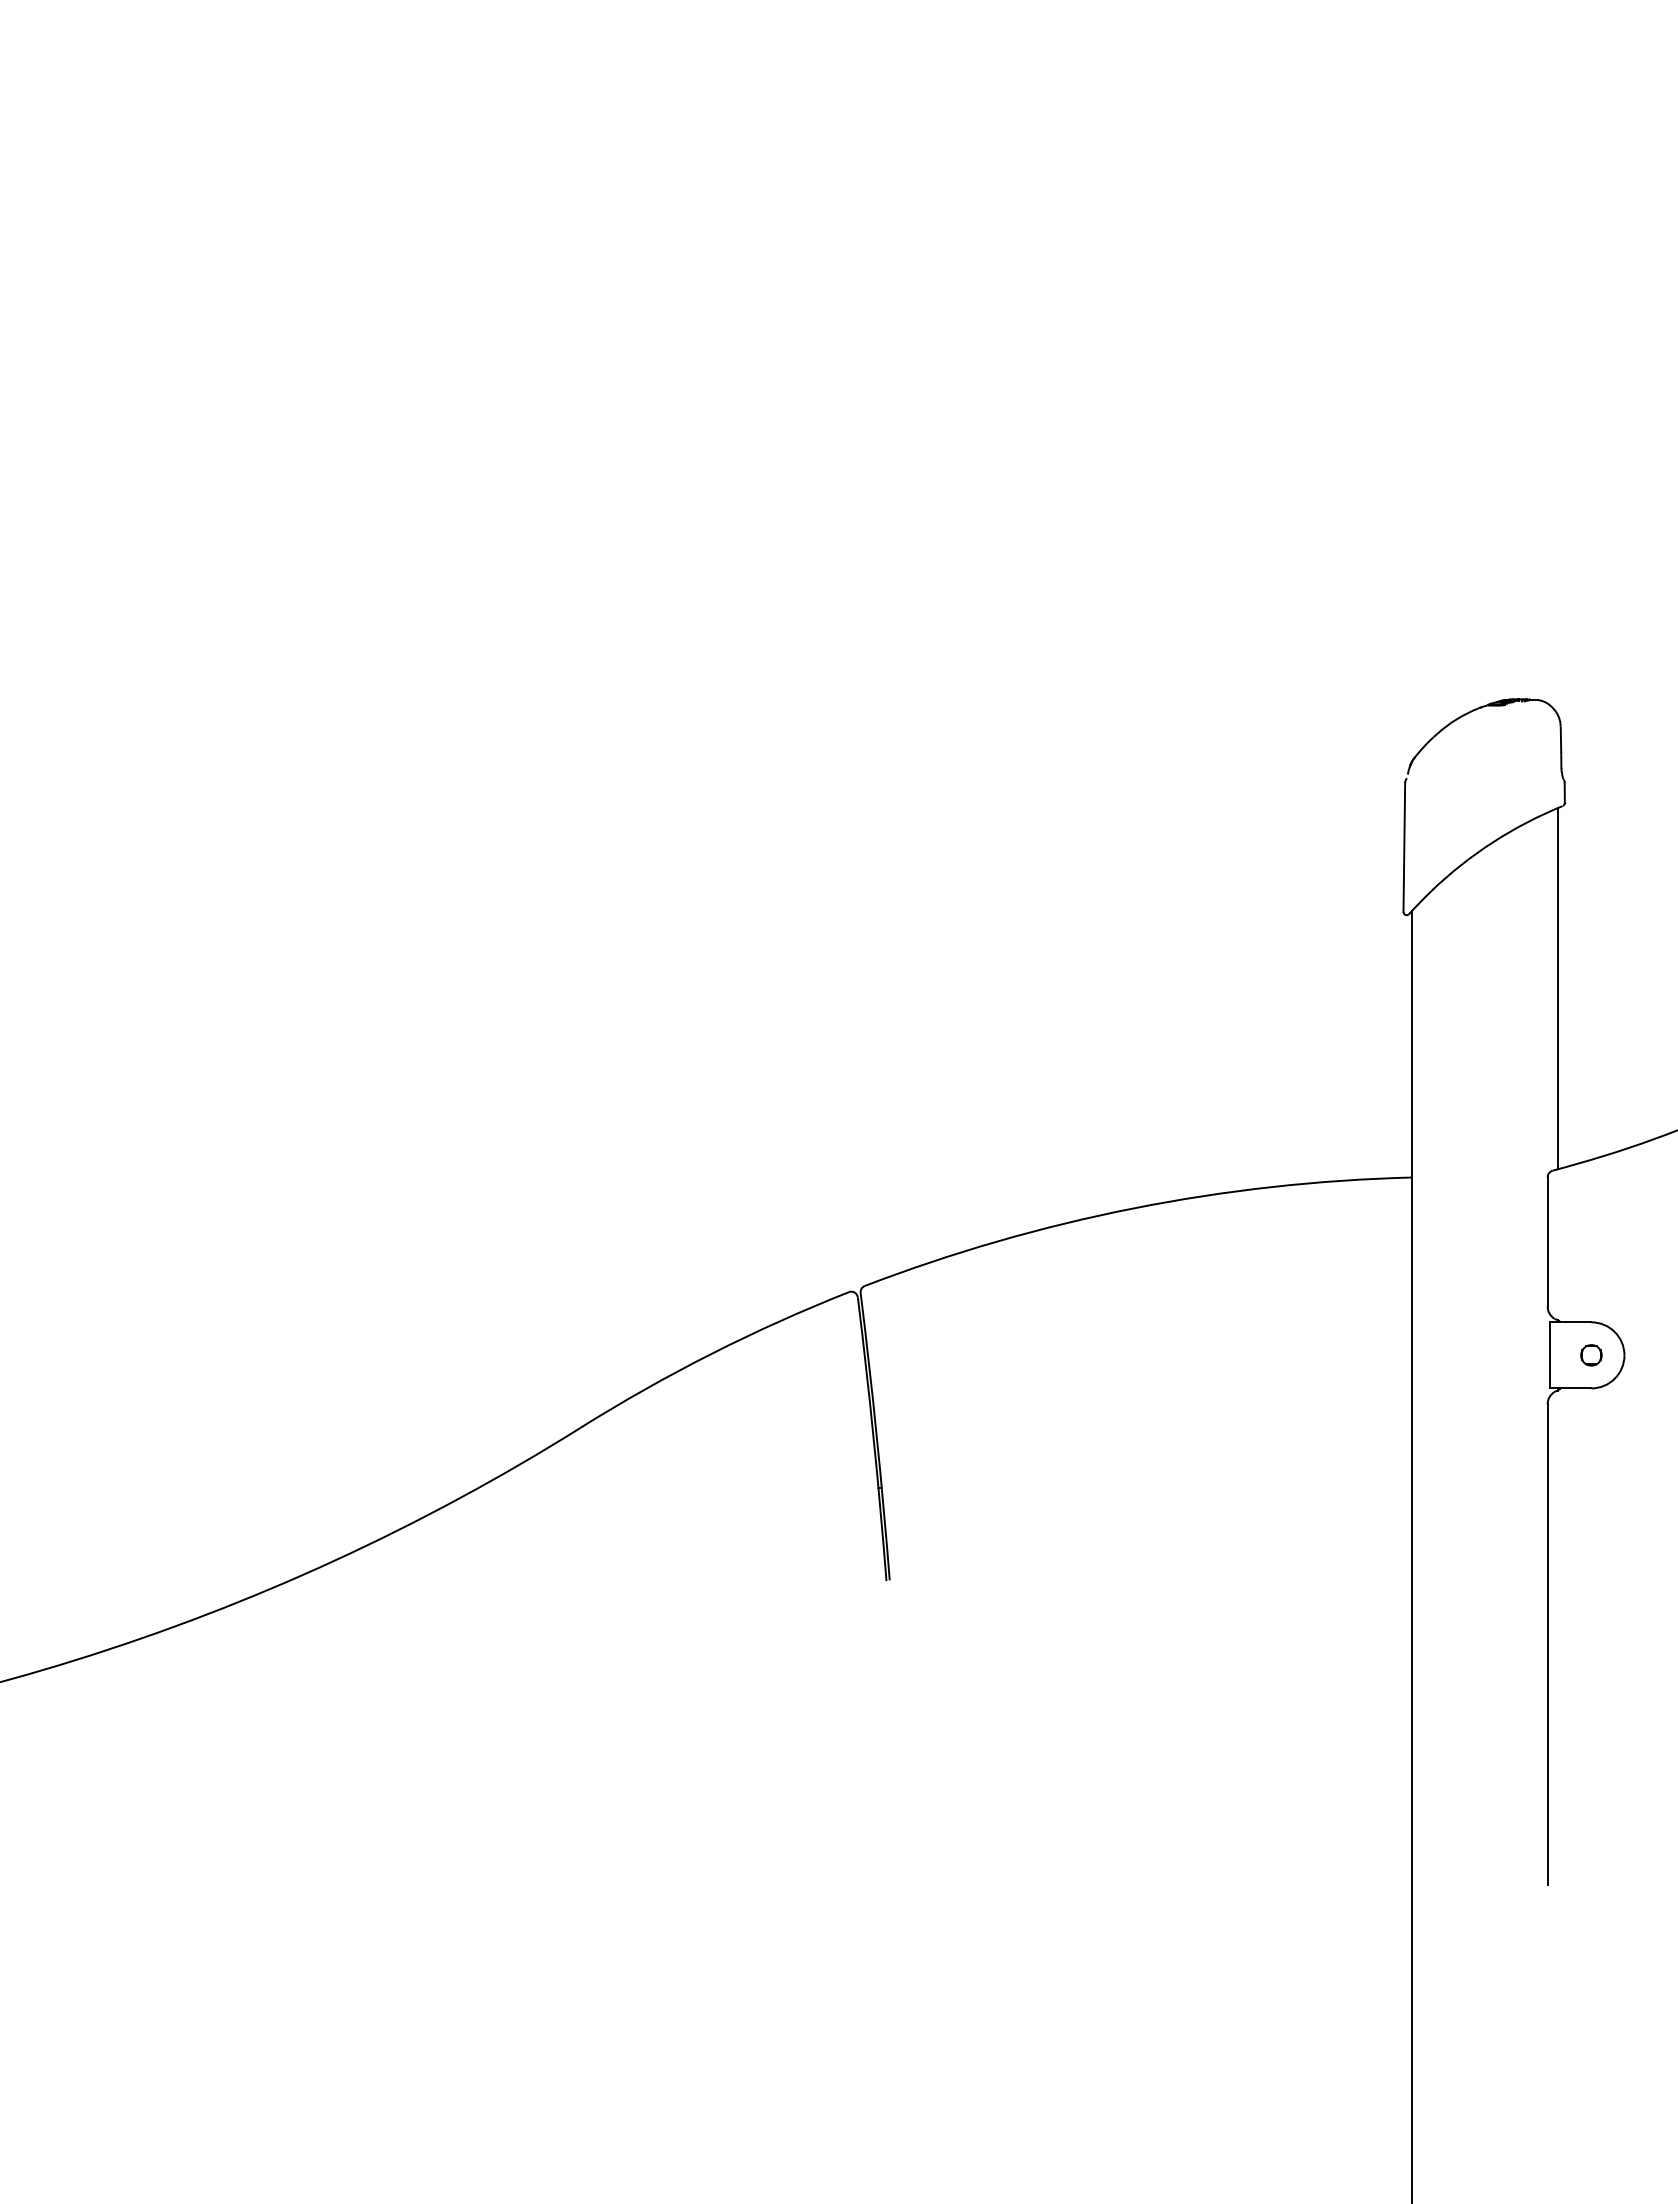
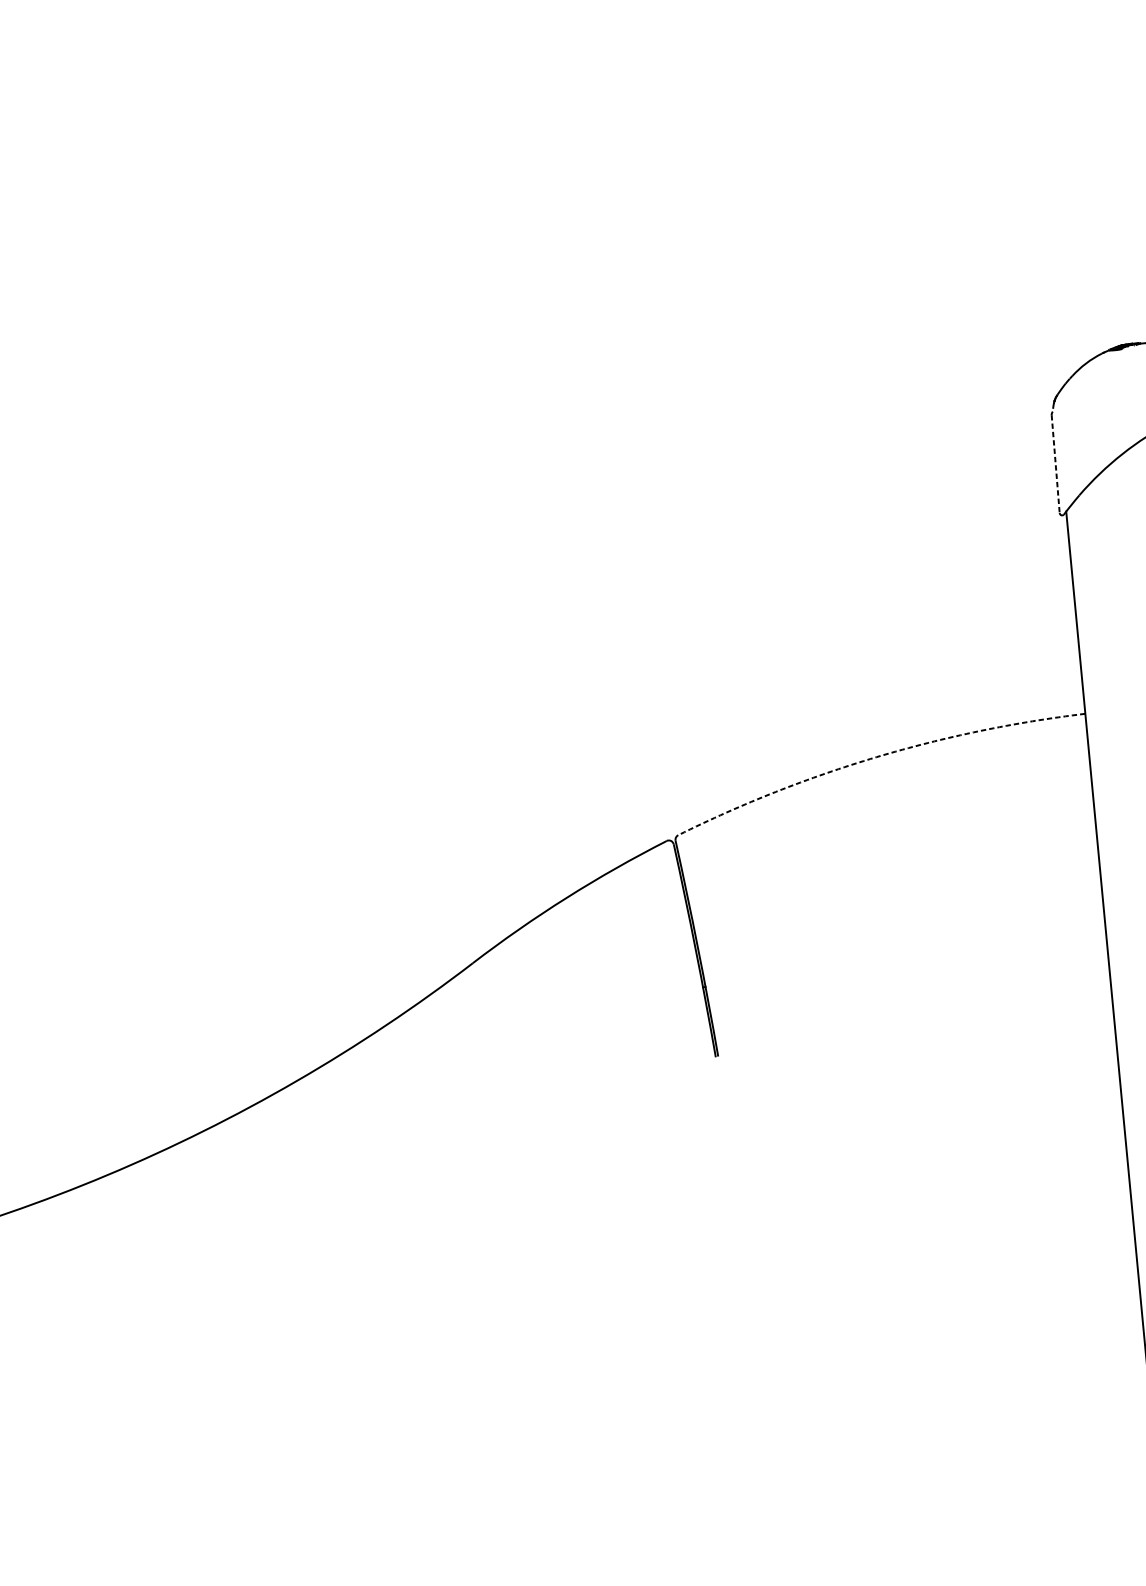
line: (1404, 847) -> (1055, 464), solid -> dashed
arc: (1133, 1208) -> (876, 757), solid -> dashed

